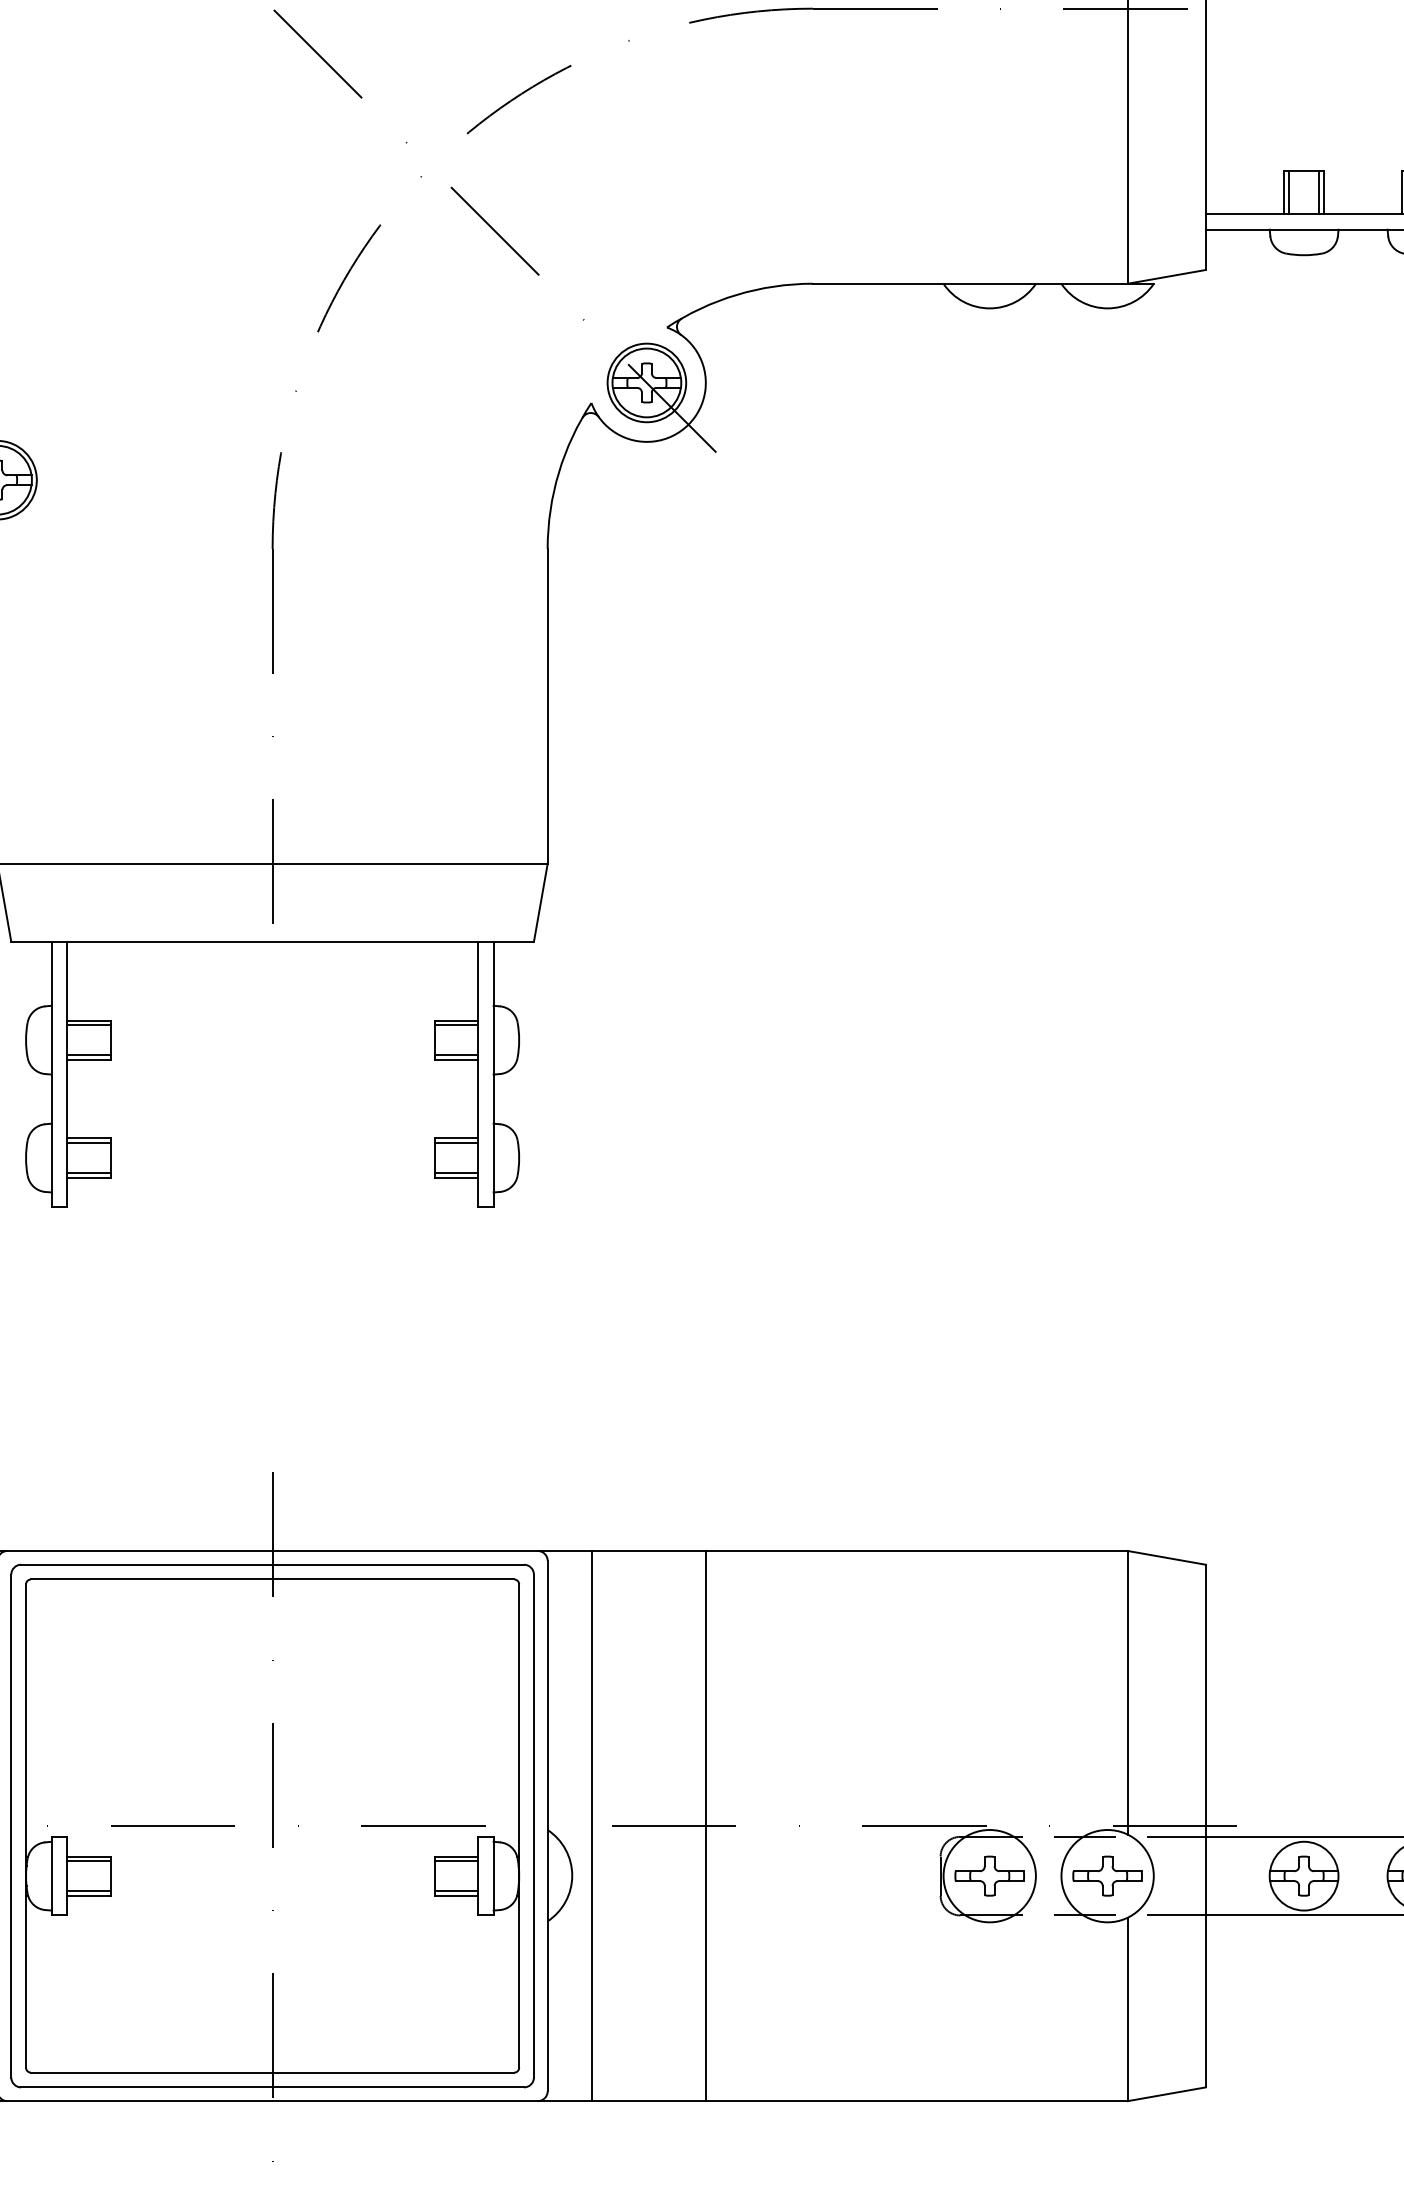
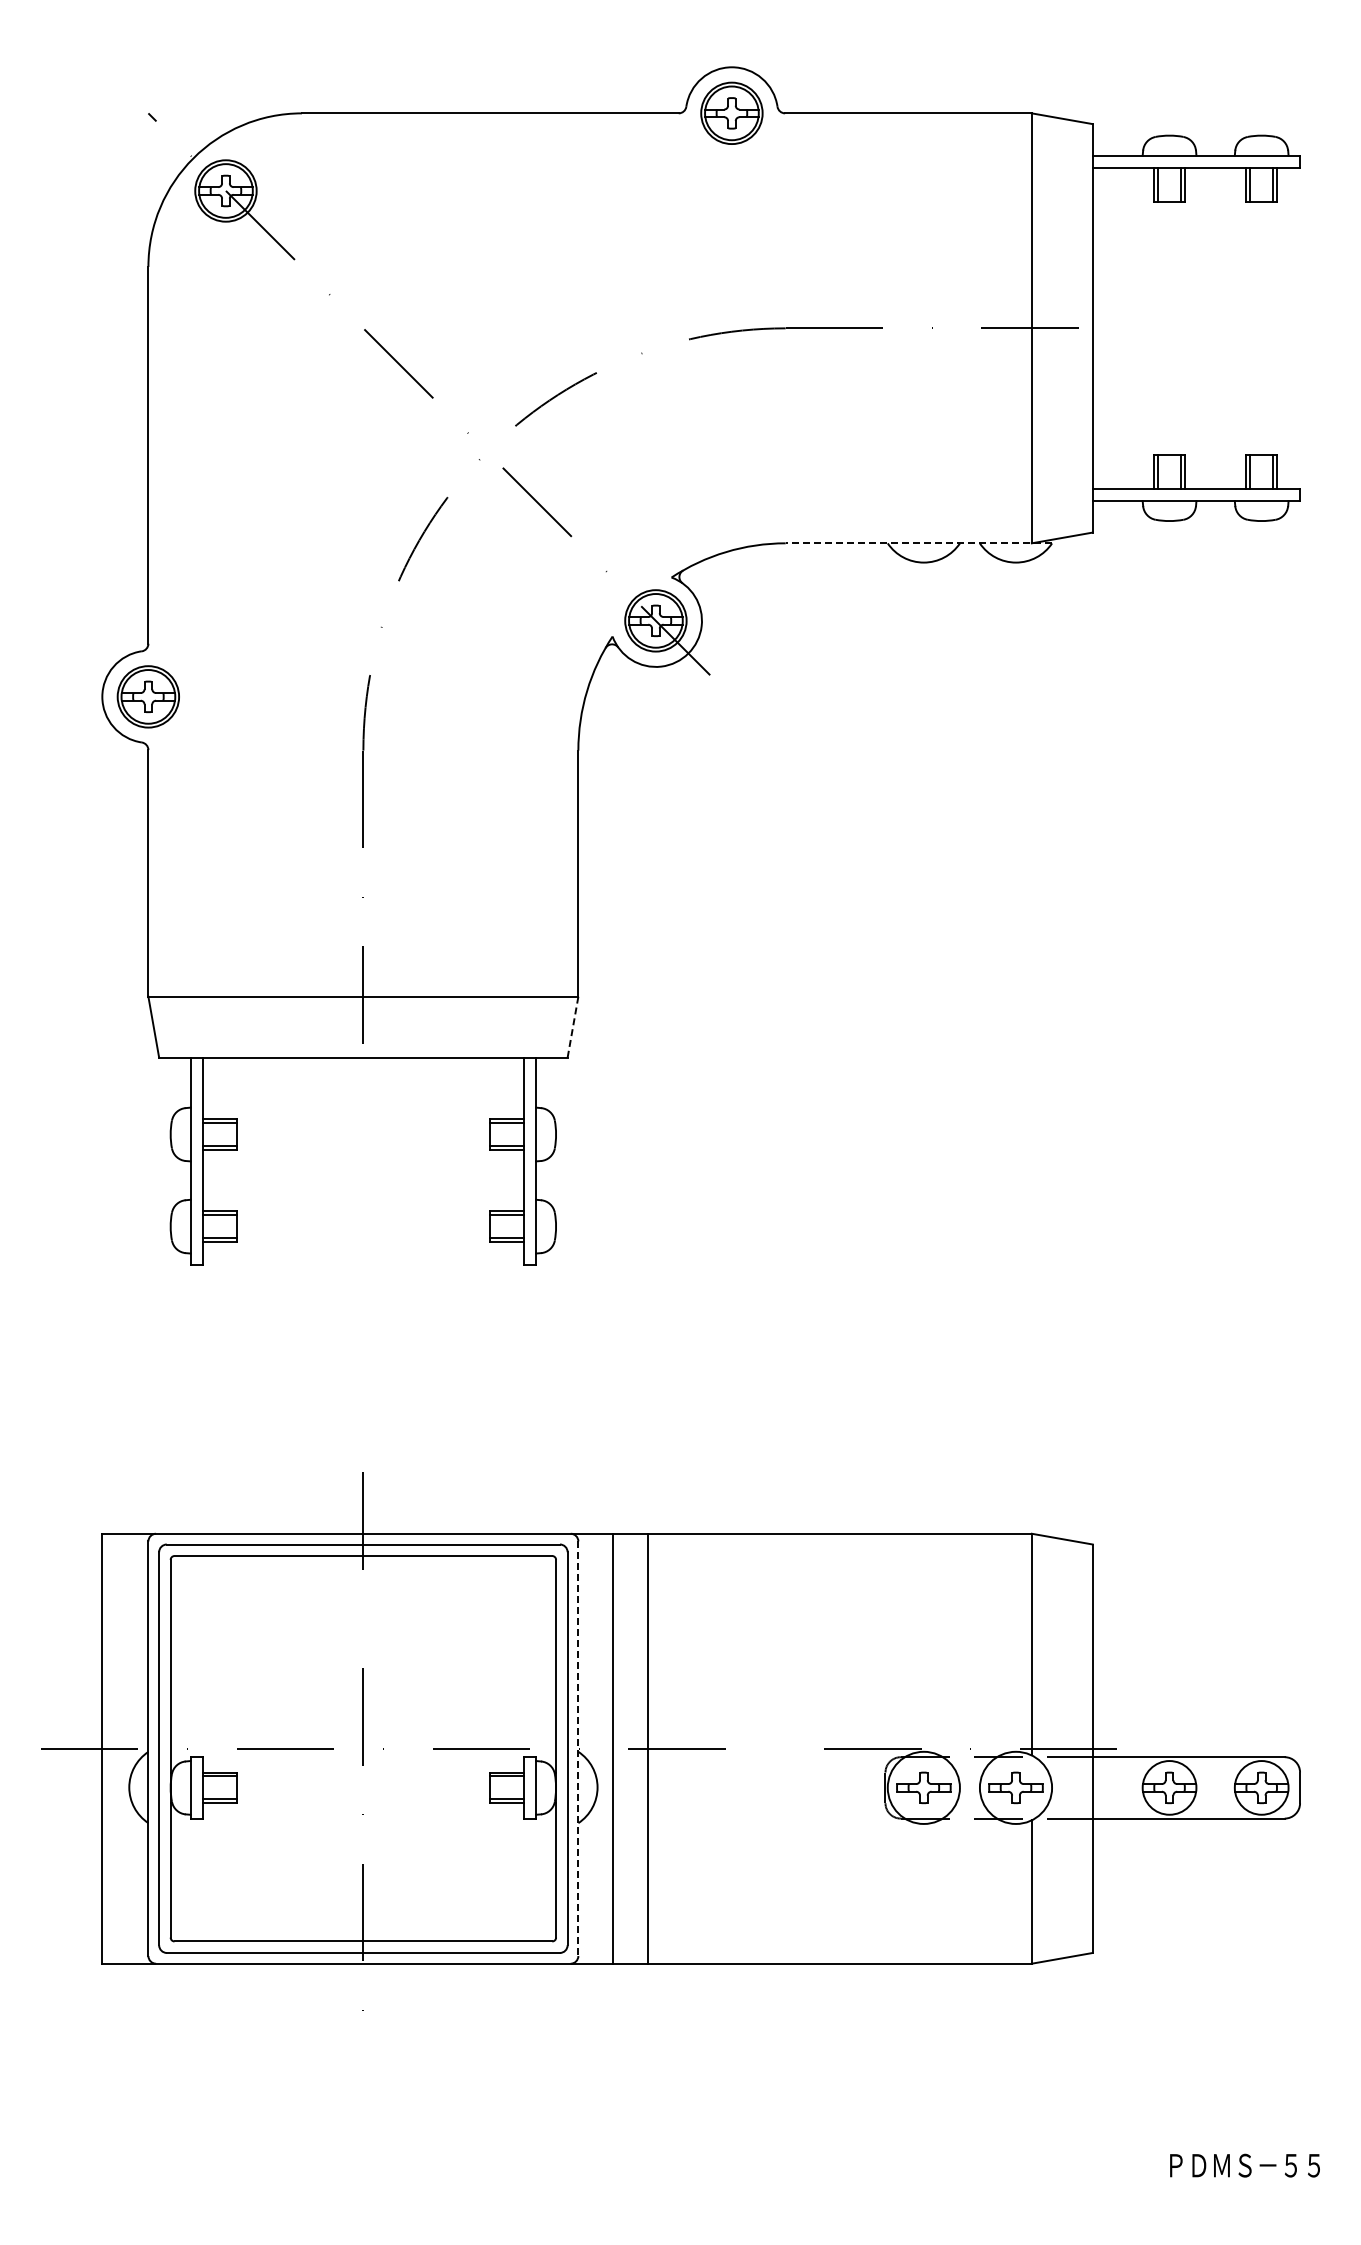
line: (982, 283) -> (918, 543), solid -> dashed
line: (541, 903) -> (573, 1027), solid -> dashed
line: (705, 1825) -> (647, 1748), moved
line: (547, 1827) -> (578, 1749), solid -> dashed

